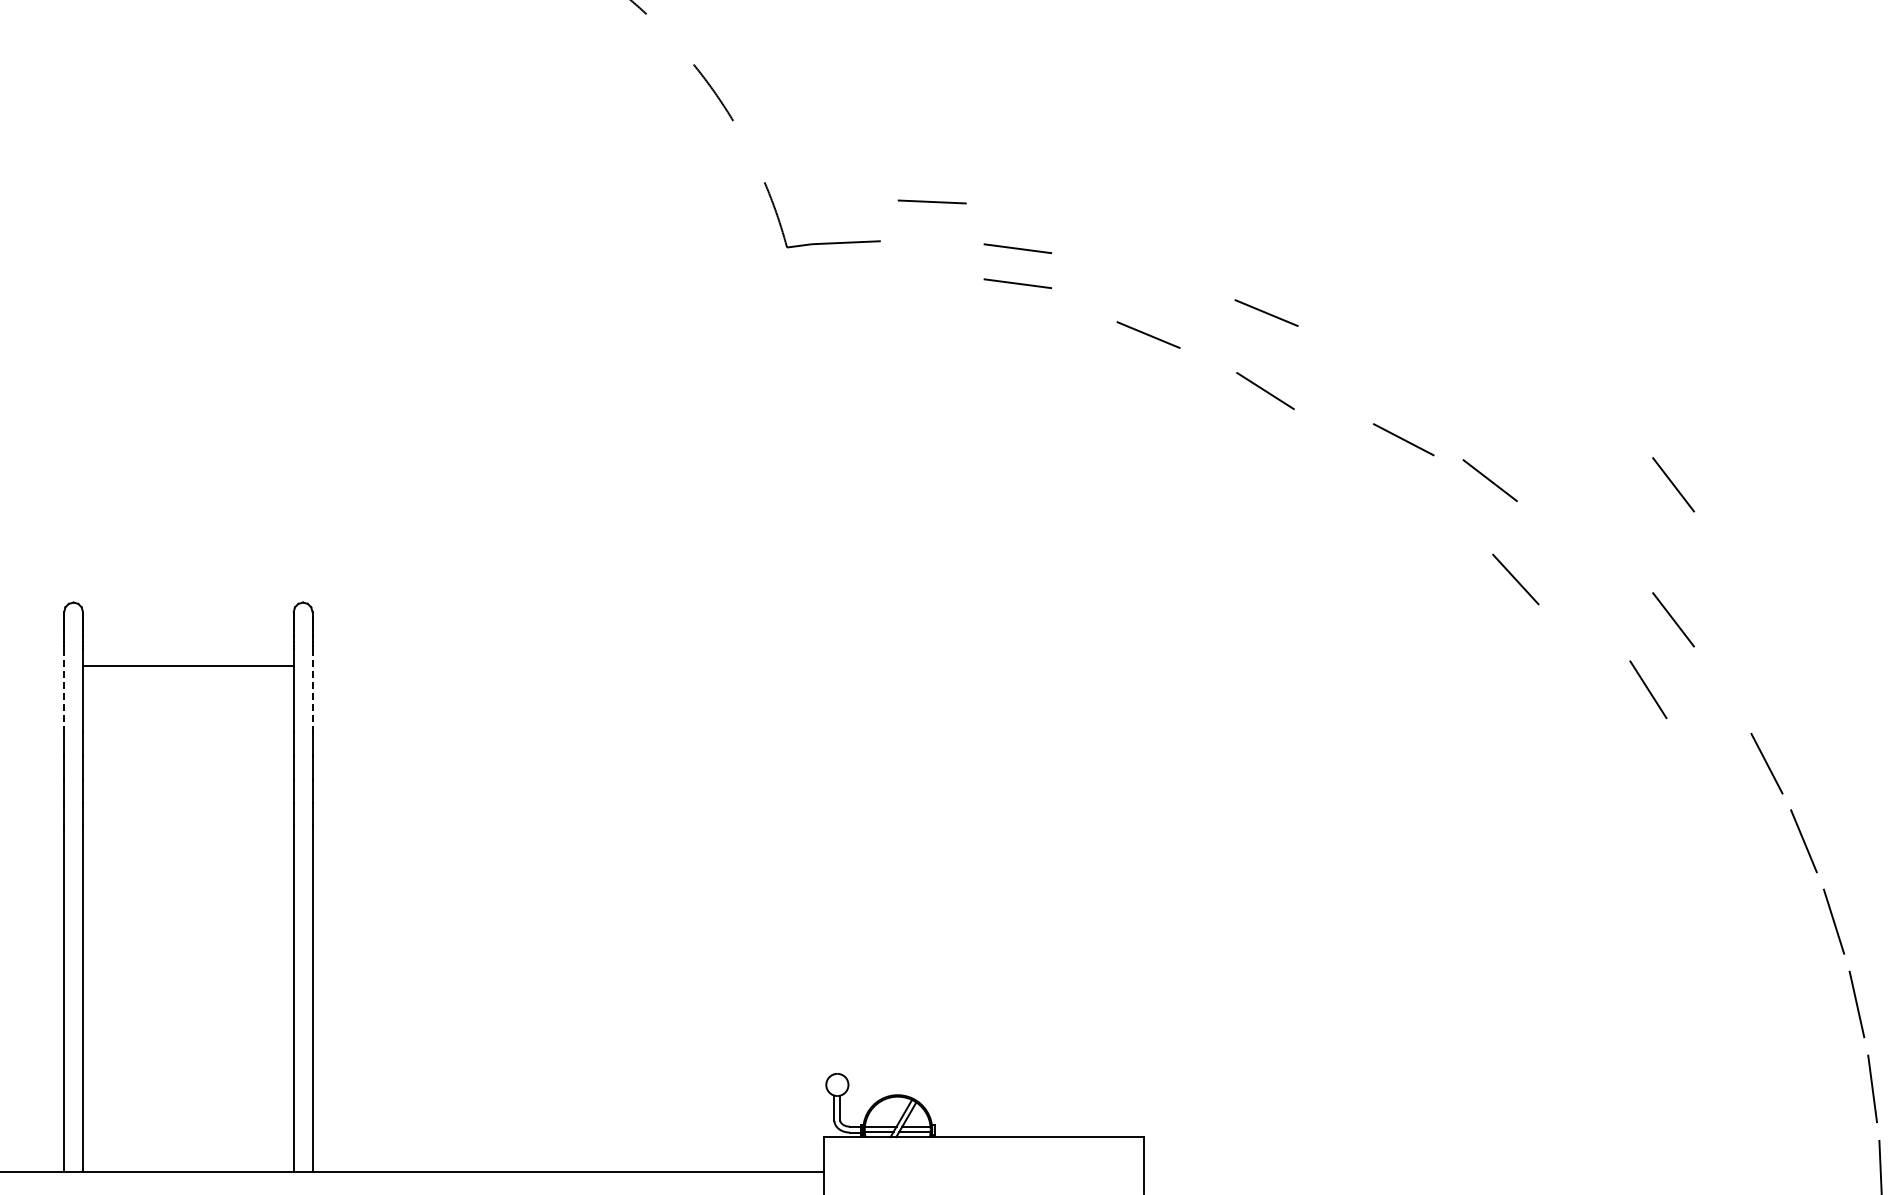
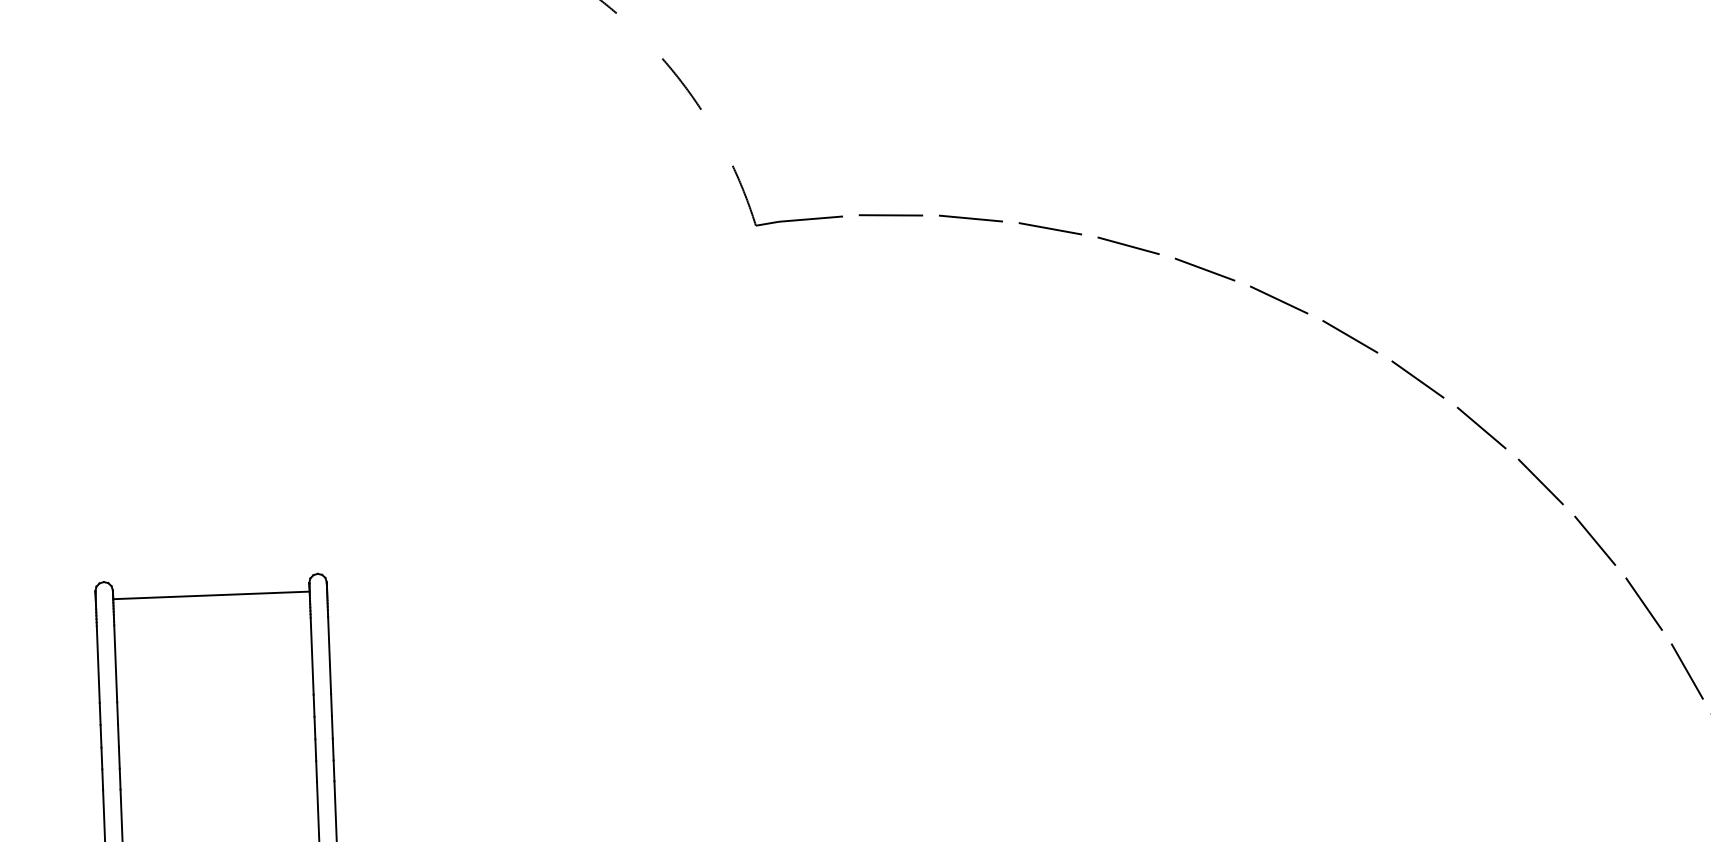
line: (931, 201) -> (890, 214), moved
line: (1102, 262) -> (1050, 228), added
line: (1017, 283) -> (971, 250), removed
line: (1185, 284) -> (1128, 245), added
line: (1148, 334) -> (1095, 293), removed
line: (1265, 390) -> (1350, 336), moved
line: (1403, 439) -> (1278, 299), moved
line: (1489, 480) -> (1417, 379), moved
line: (1673, 484) -> (1590, 414), removed
line: (1556, 493) -> (1481, 427), added
line: (1515, 579) -> (1540, 482), moved
line: (187, 666) -> (210, 595), moved
line: (1648, 689) -> (1644, 603), moved
line: (64, 691) -> (98, 665), dashed -> solid
line: (312, 691) -> (329, 656), dashed -> solid

